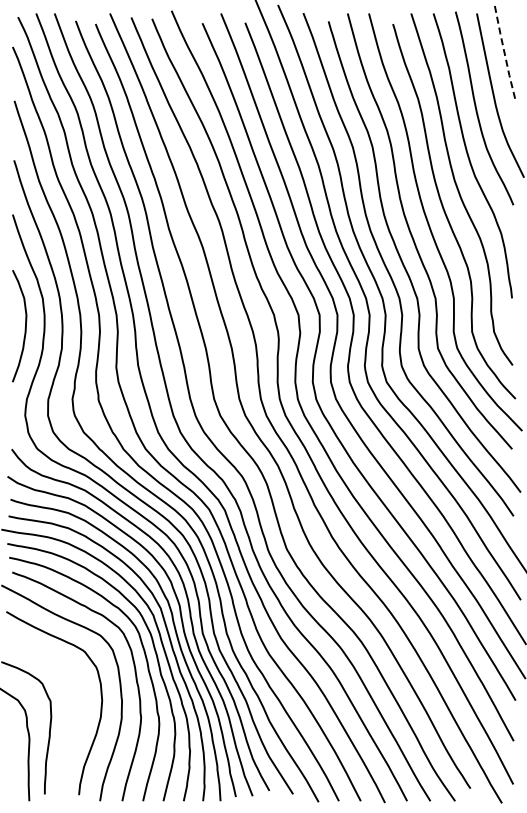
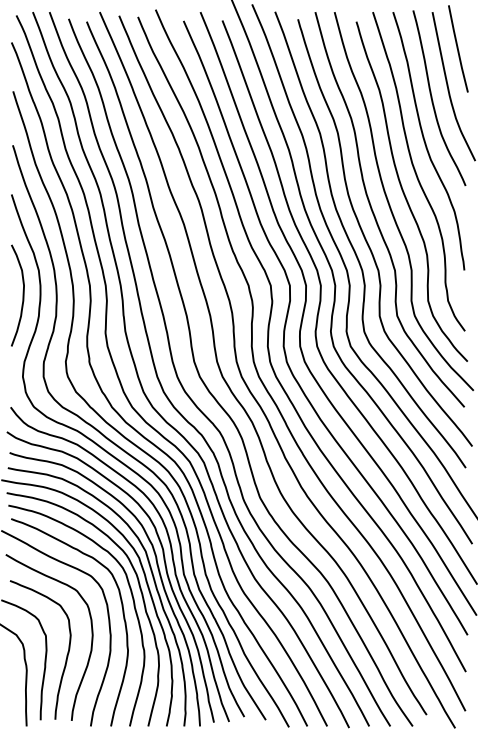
line: (504, 54) -> (457, 49), dashed -> solid
curve: (73, 722) -> (66, 655), added

